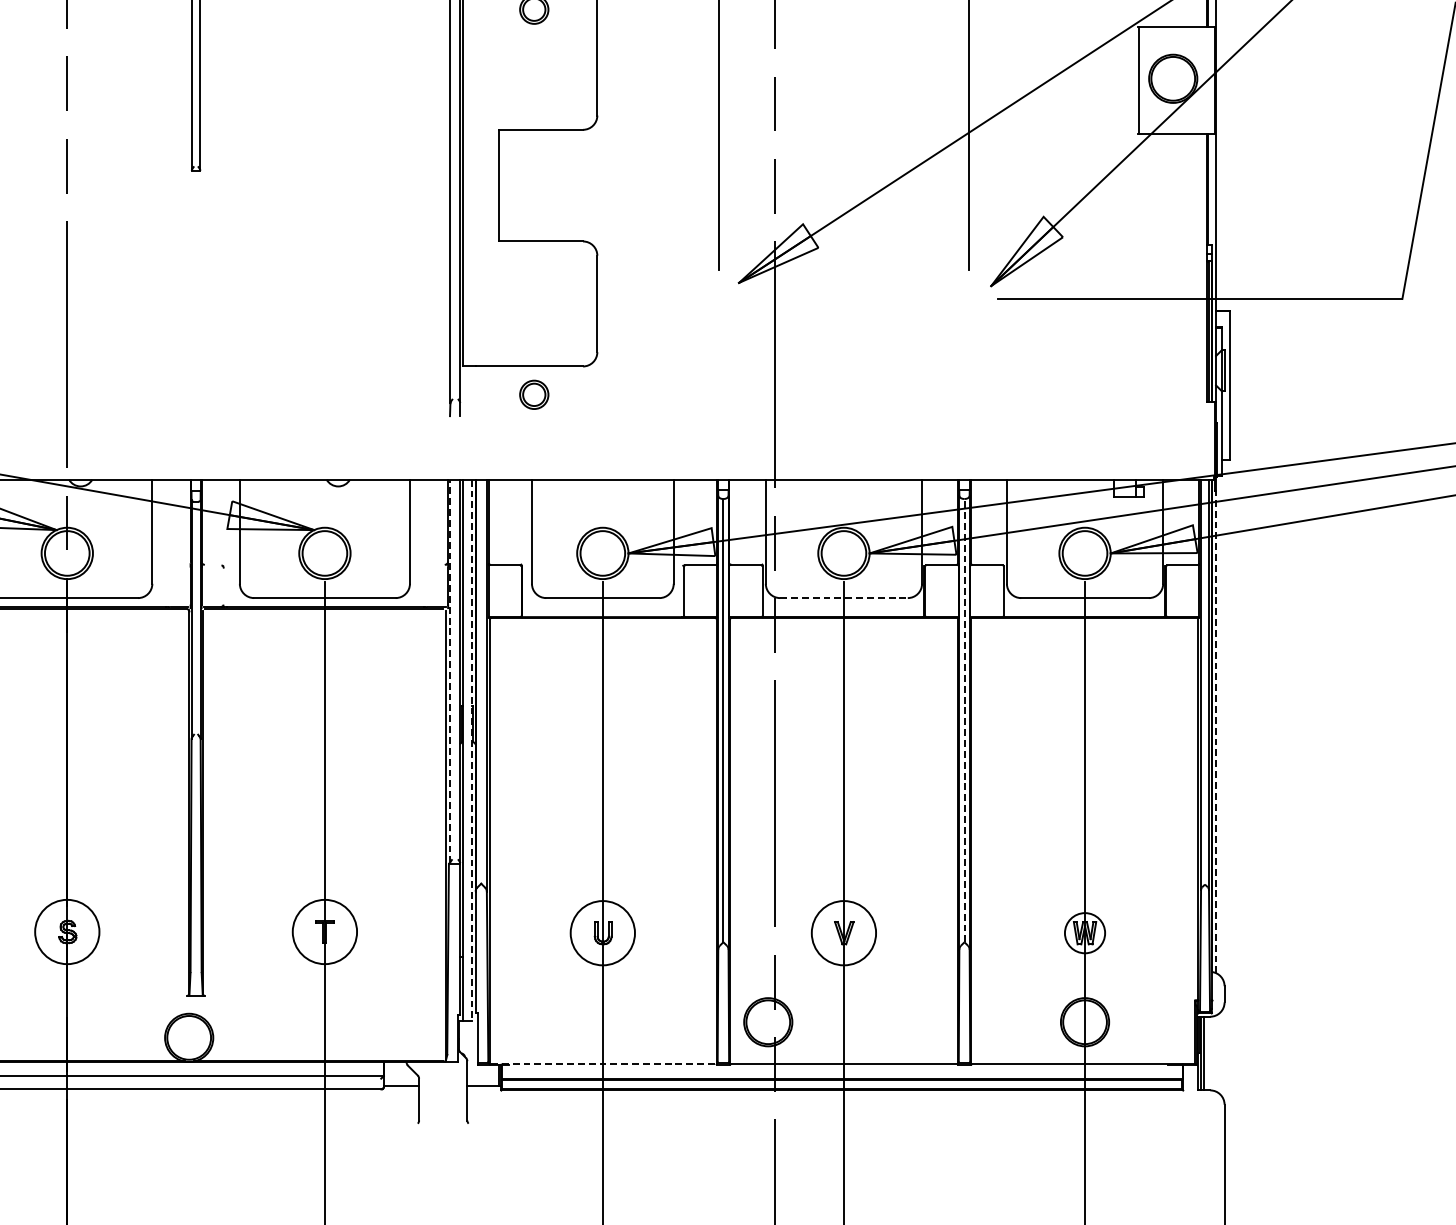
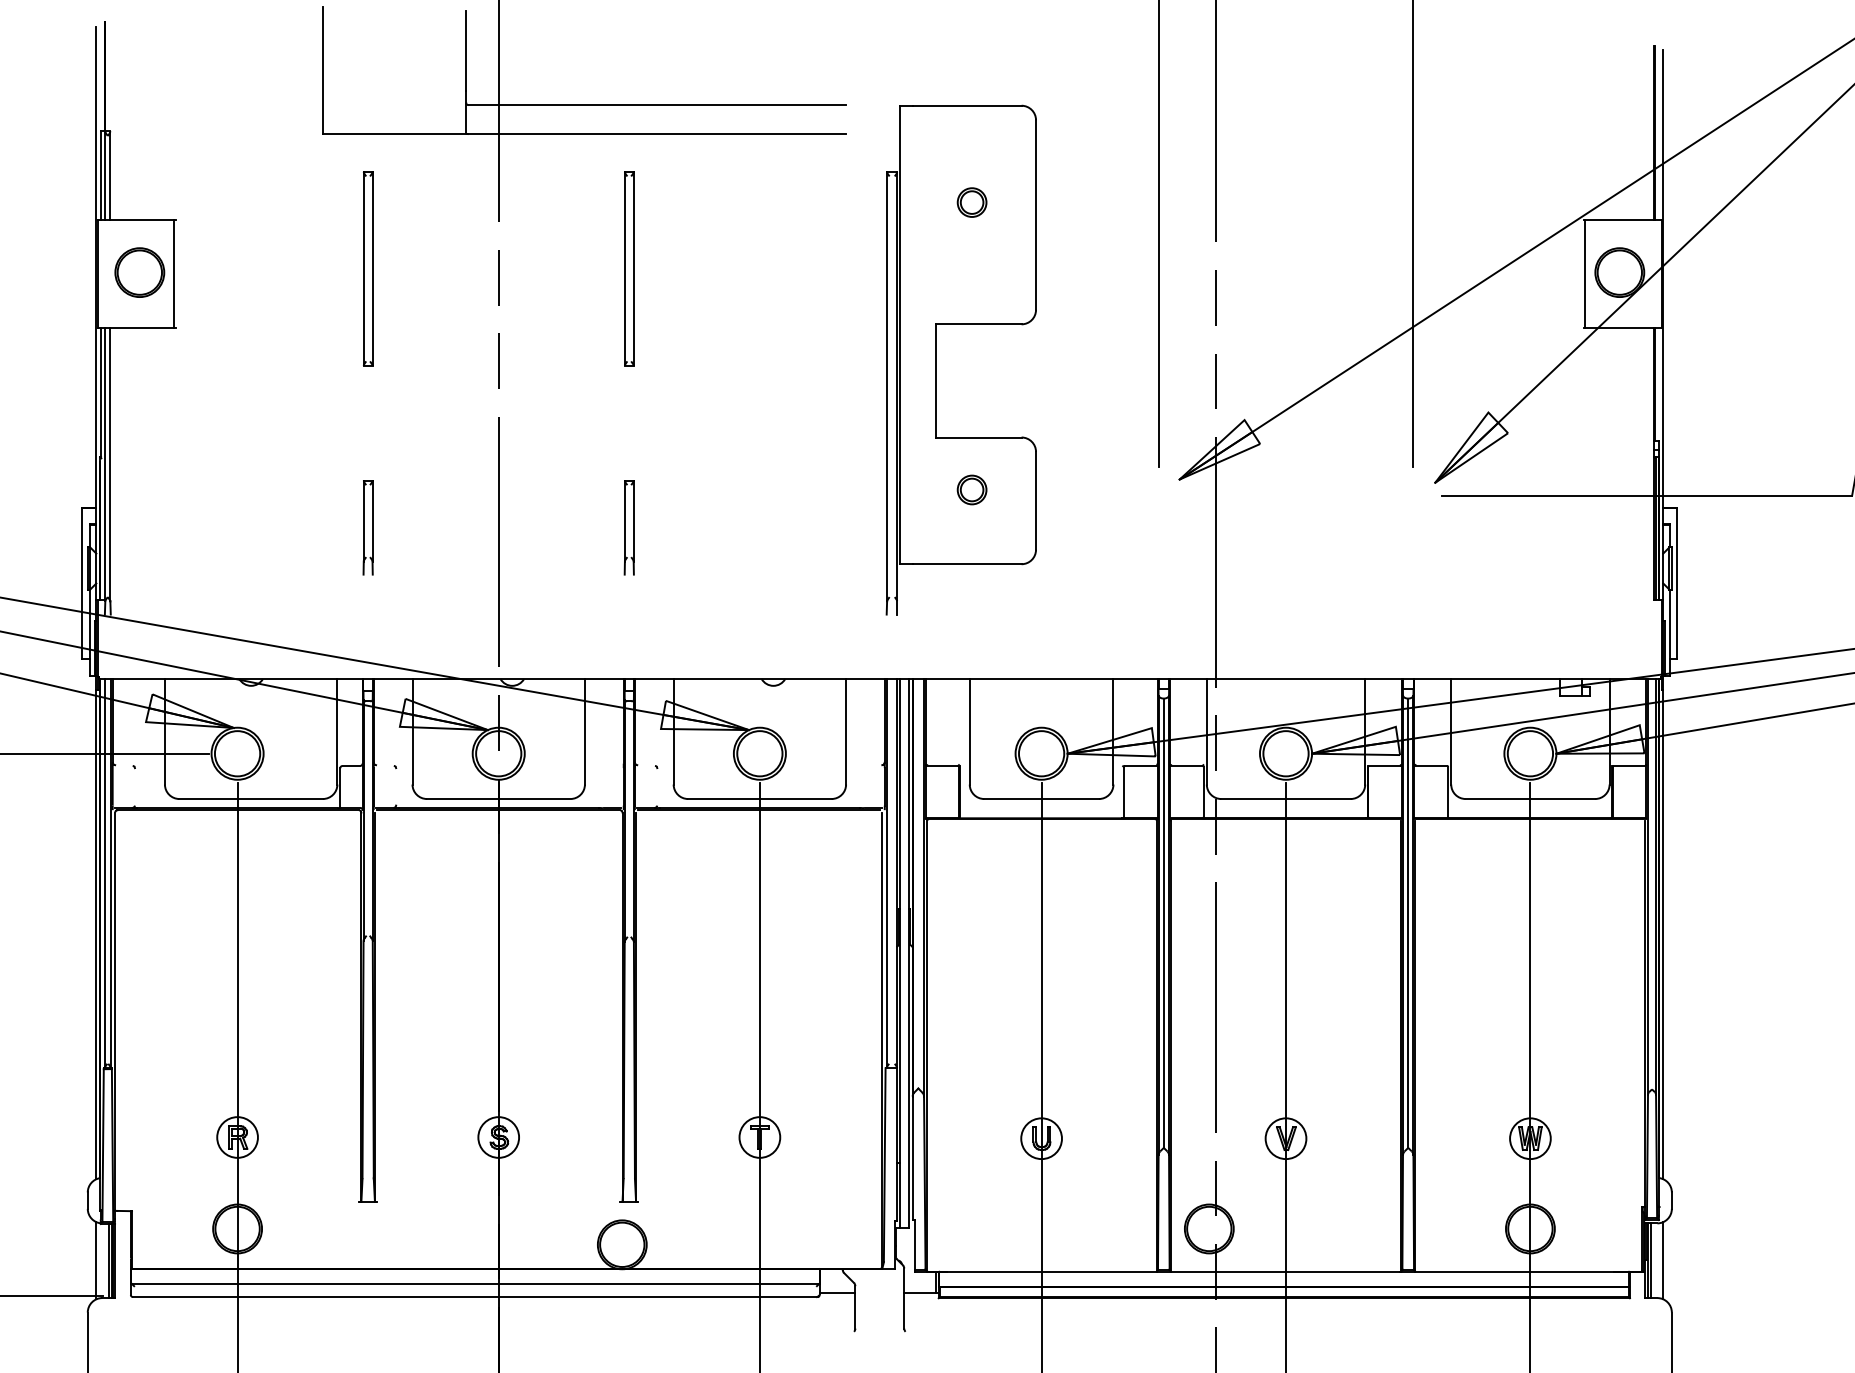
part: (195, 330) -> (628, 527), added
part: (533, 394) -> (971, 489), moved
line: (844, 598) -> (1286, 799), dashed -> solid
line: (449, 670) -> (886, 872), dashed -> solid
line: (964, 720) -> (1408, 923), dashed -> solid
line: (1216, 731) -> (1663, 934), dashed -> solid
line: (471, 750) -> (908, 953), dashed -> solid
circle: (67, 932) -> (498, 1137), size x0.62
circle: (324, 932) -> (759, 1137), size x0.62
circle: (602, 932) -> (1041, 1138), size x0.62
circle: (843, 932) -> (1285, 1138), size x0.62
line: (1216, 1053) -> (1663, 1260), added
line: (603, 1064) -> (1042, 1271), dashed -> solid

